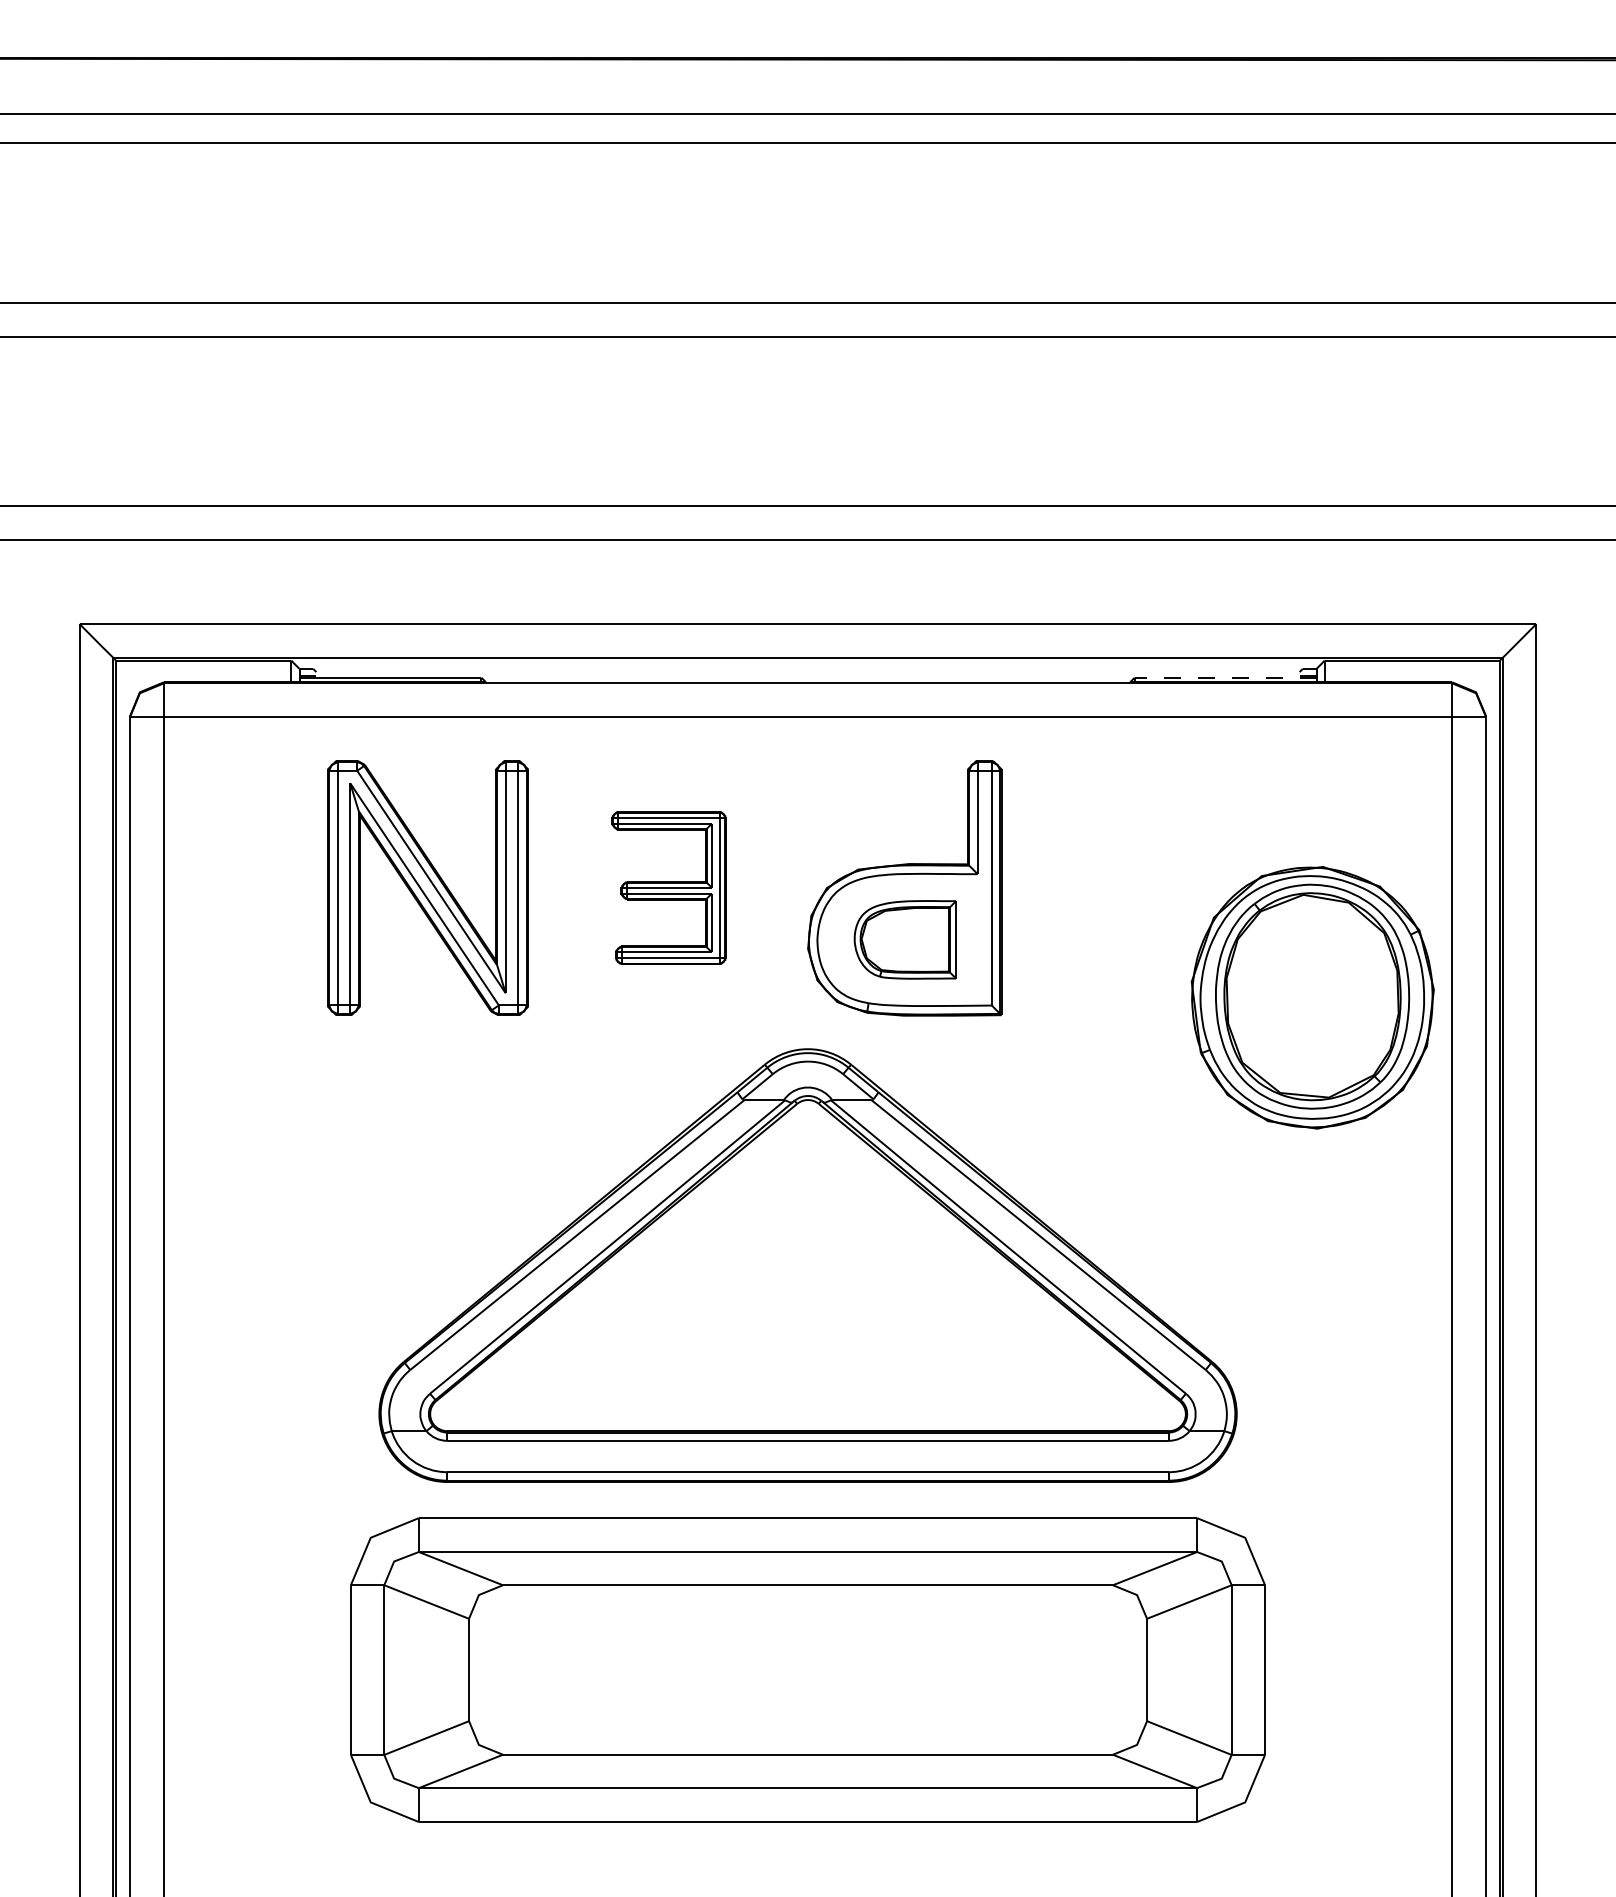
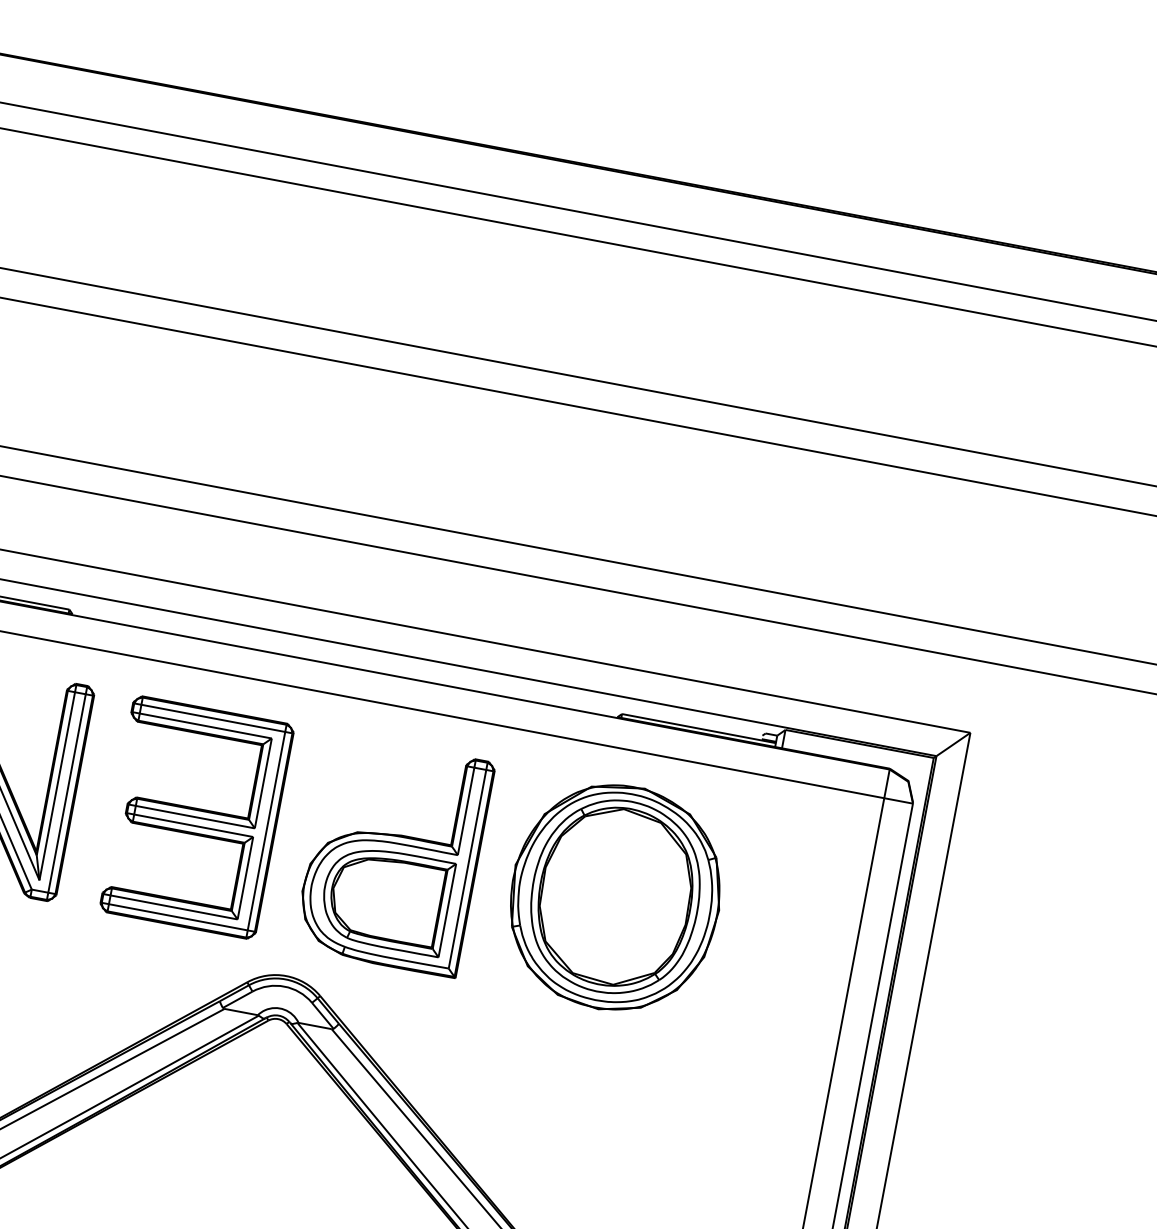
line: (1225, 677) -> (698, 728), dashed -> solid
part: (668, 887) -> (194, 817), size x1.67
part: (905, 939) -> (386, 898), size x1.43
part: (1312, 997) -> (615, 897), moved

